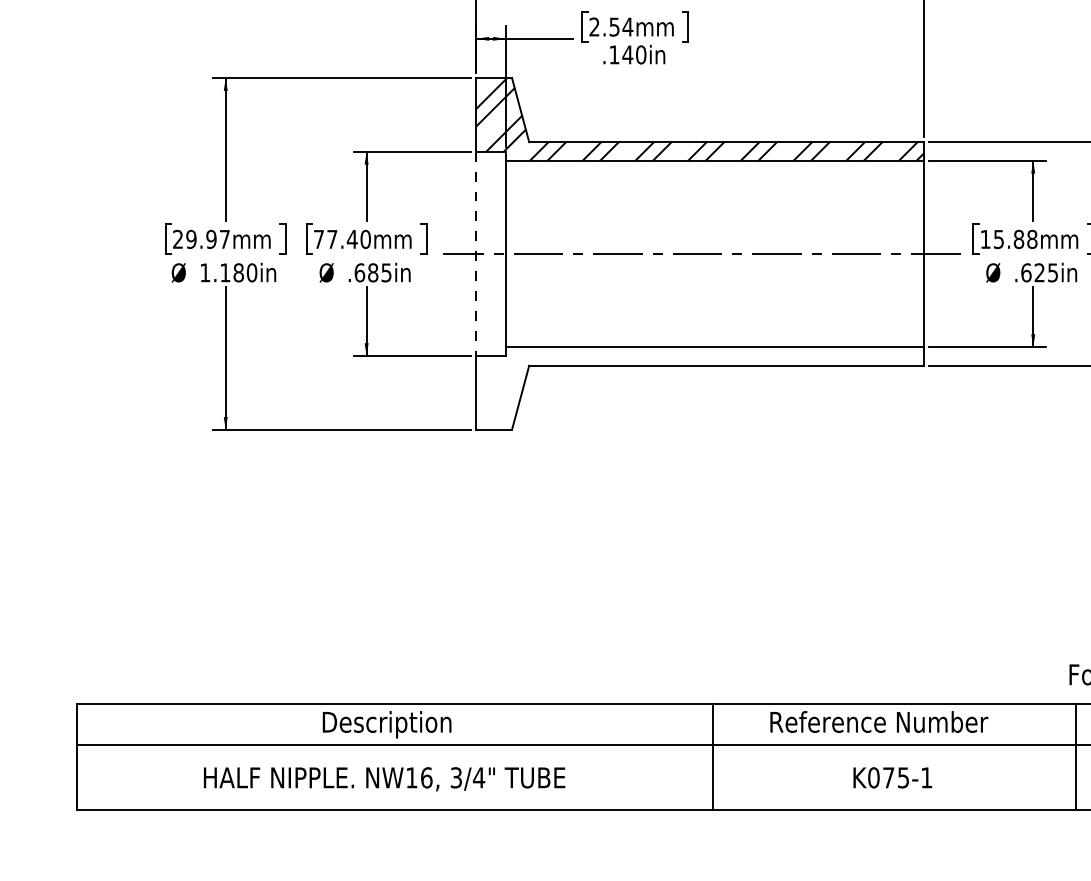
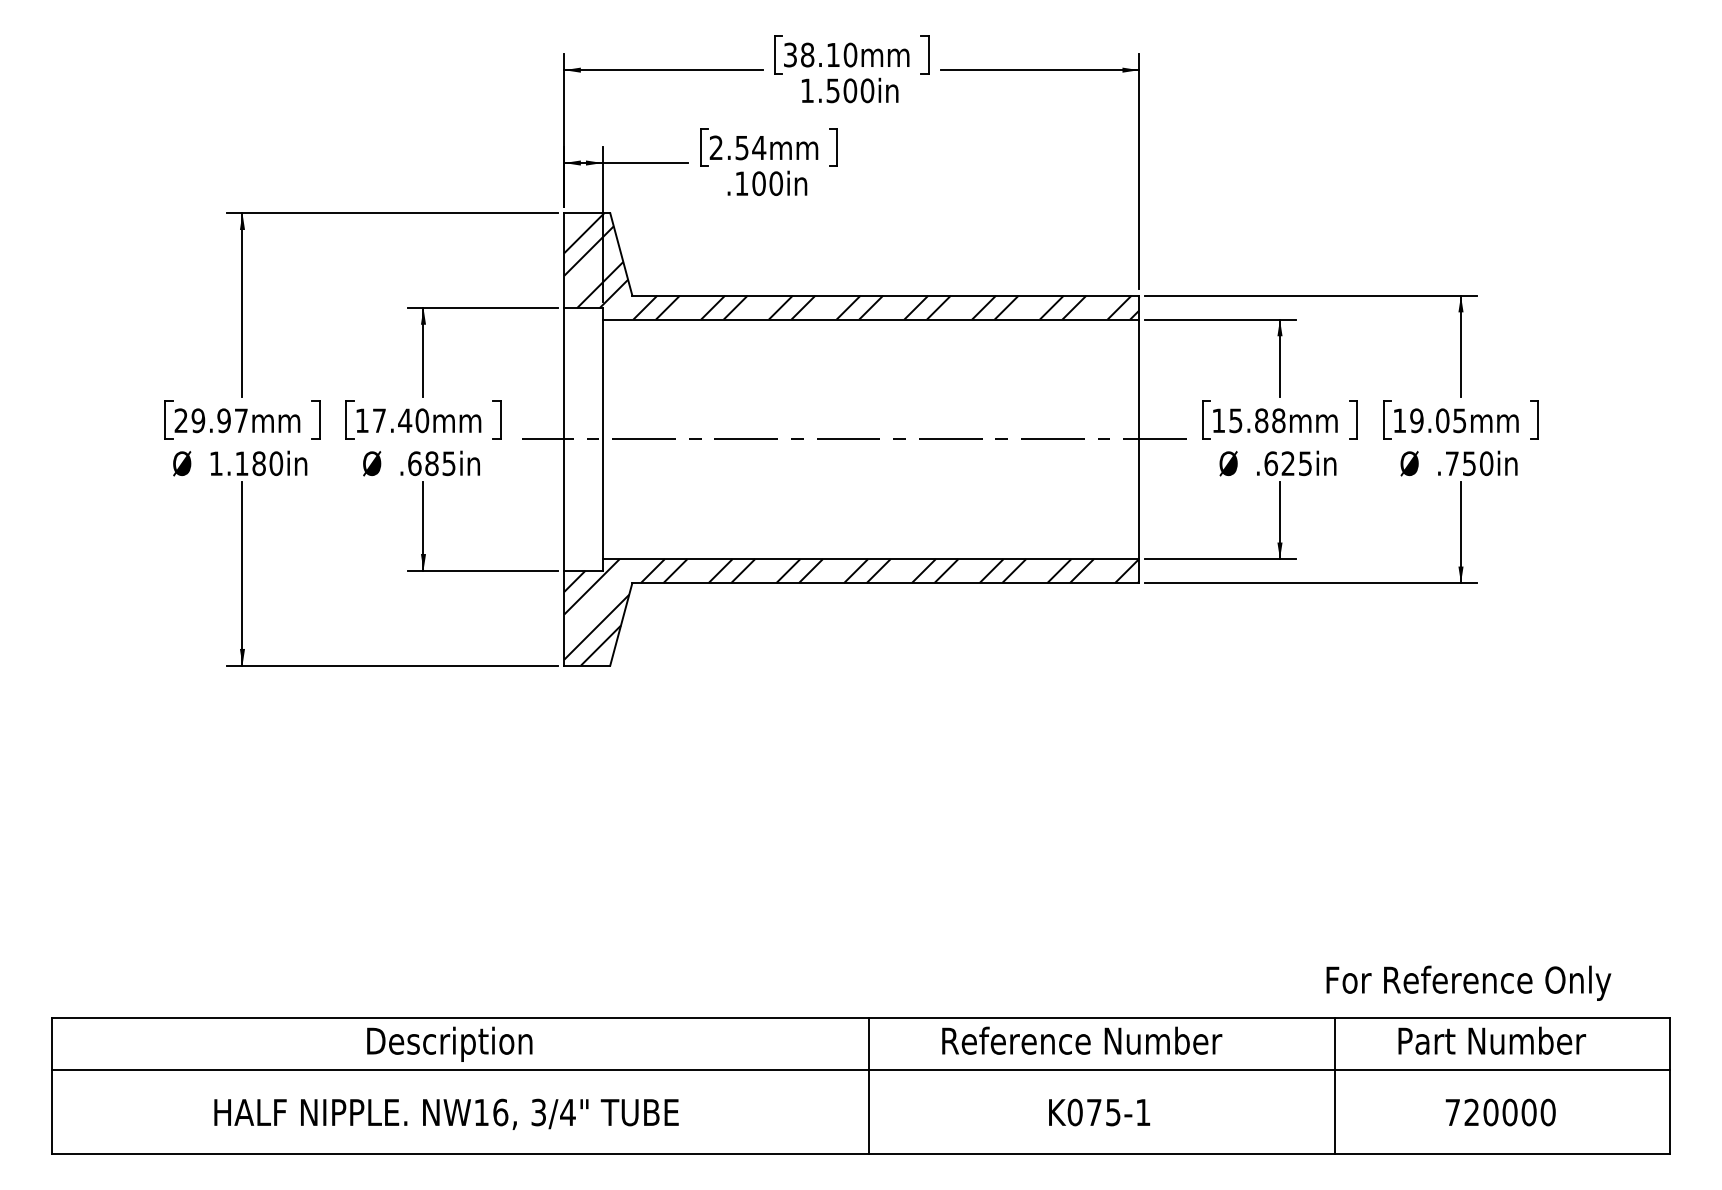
text: (627, 54) -> (758, 183), .140in -> .100in
text: (319, 239) -> (362, 420), 77.40mm -> 17.40mm
line: (476, 254) -> (564, 439), dashed -> solid
hatch: (699, 388) -> (851, 612), added

